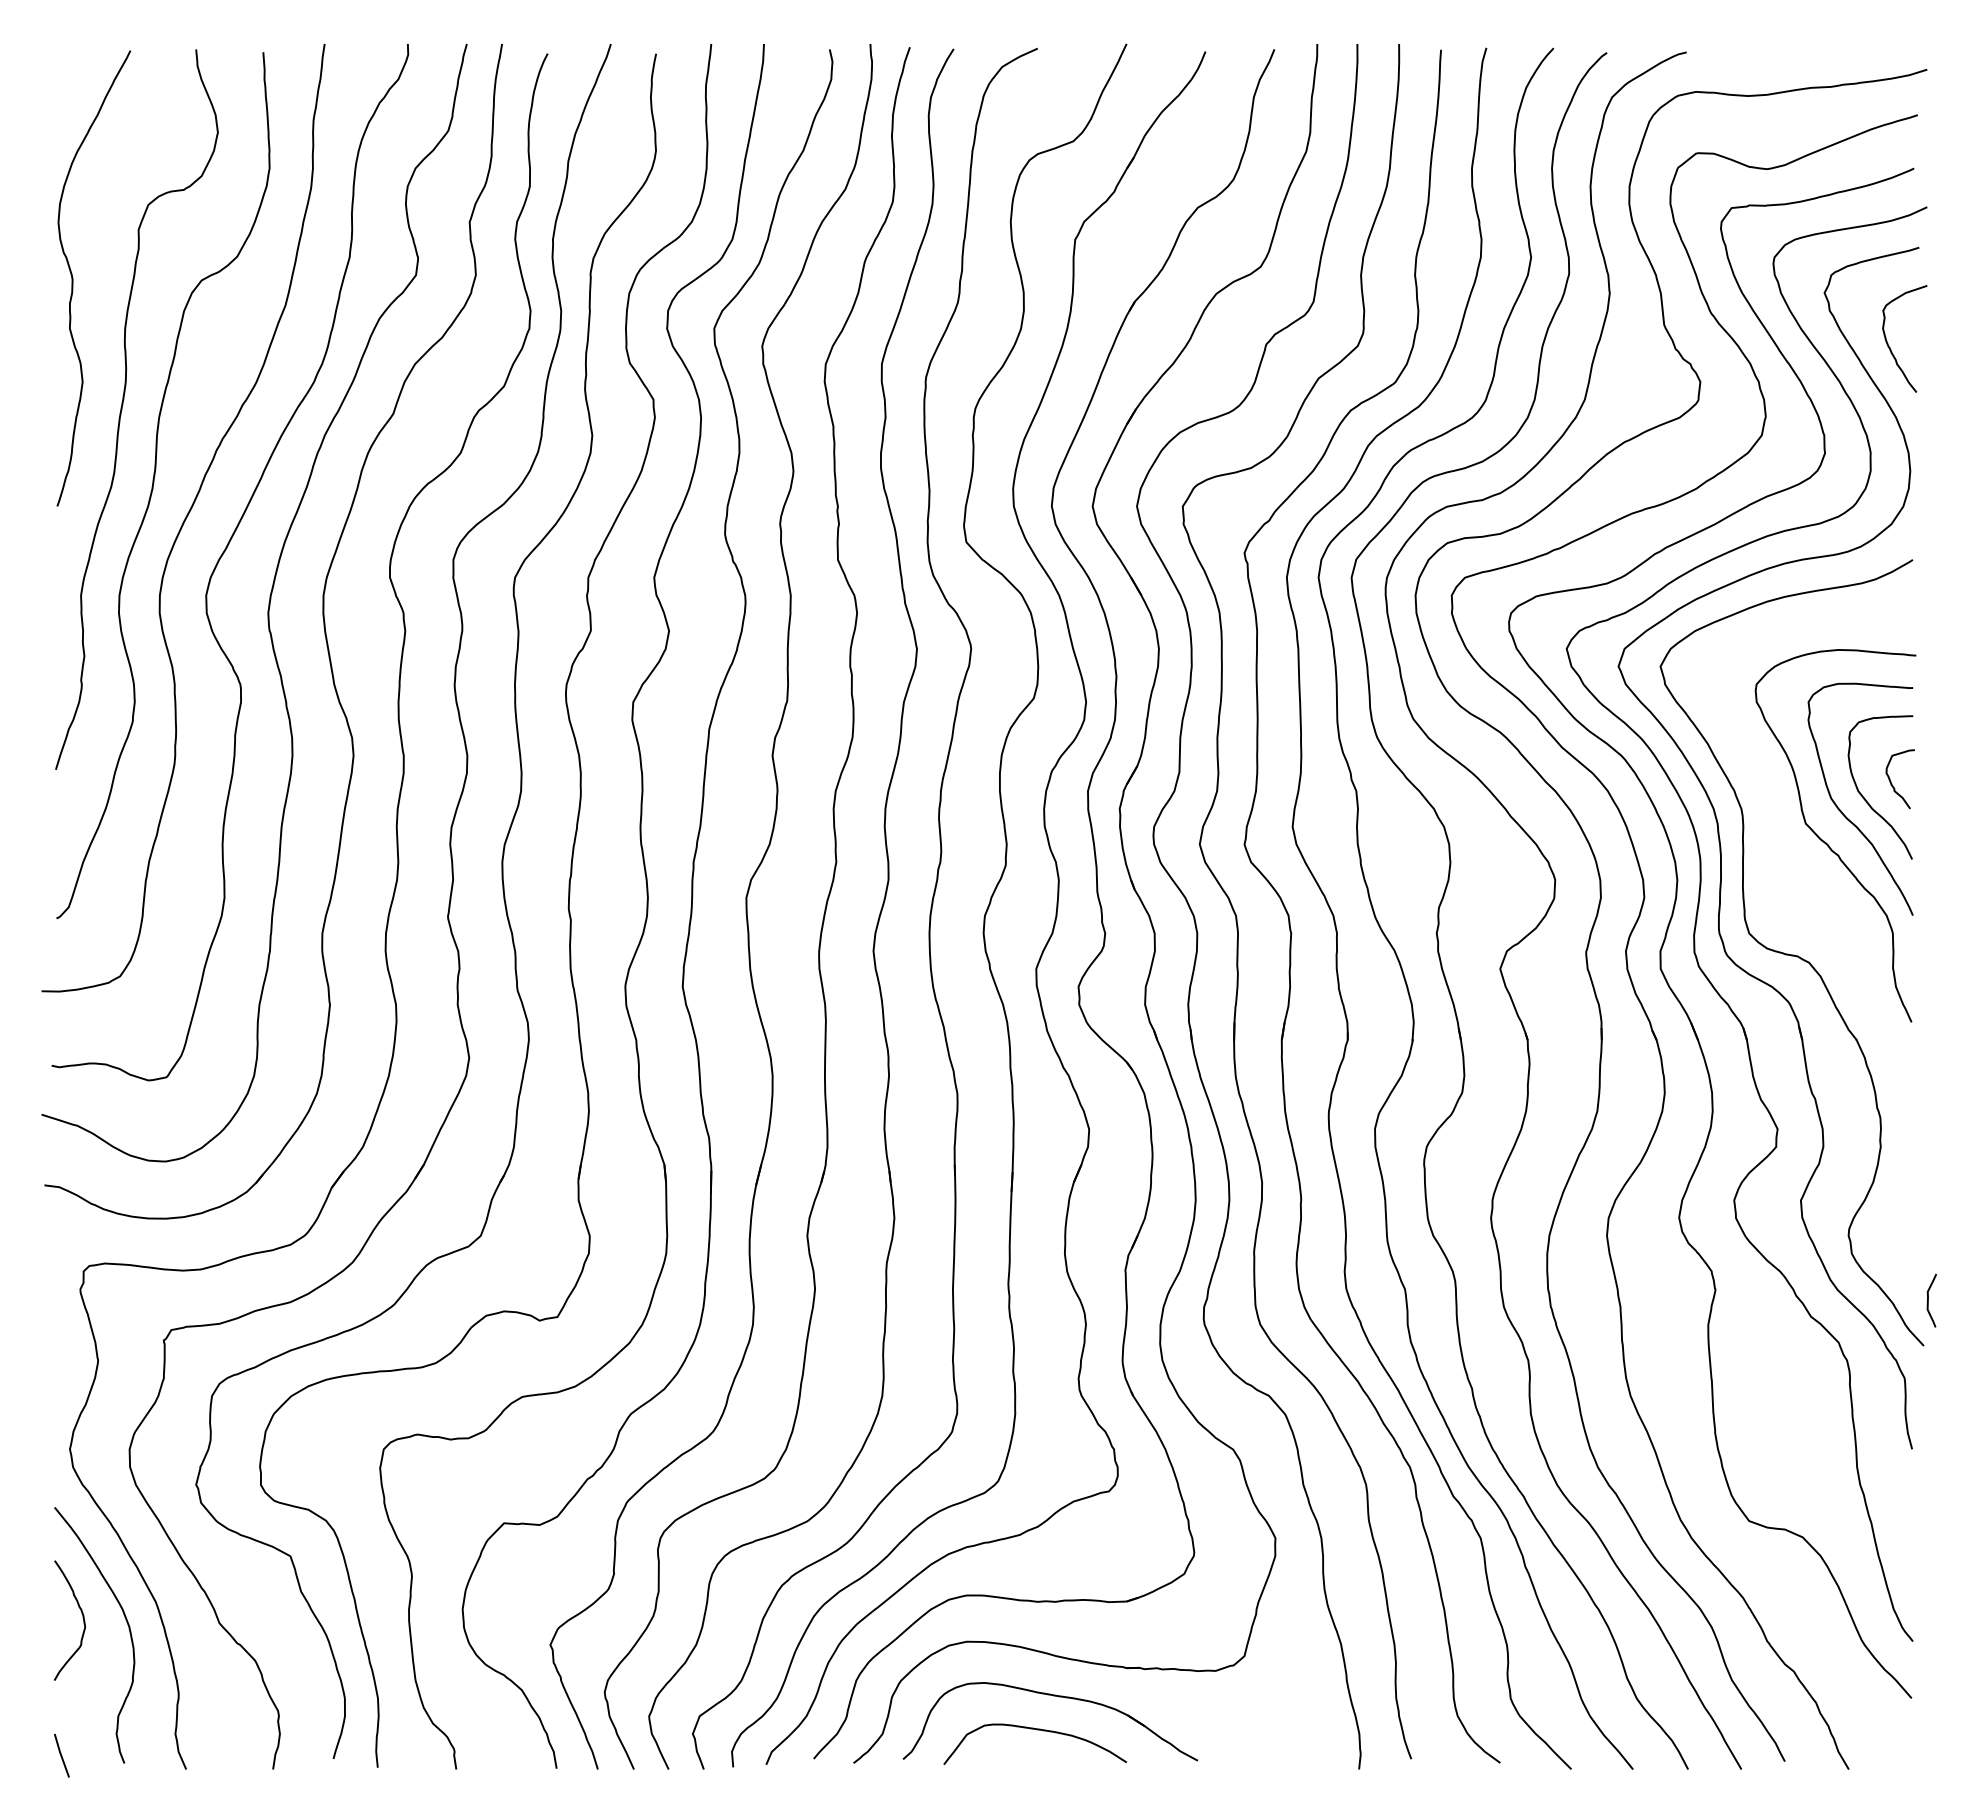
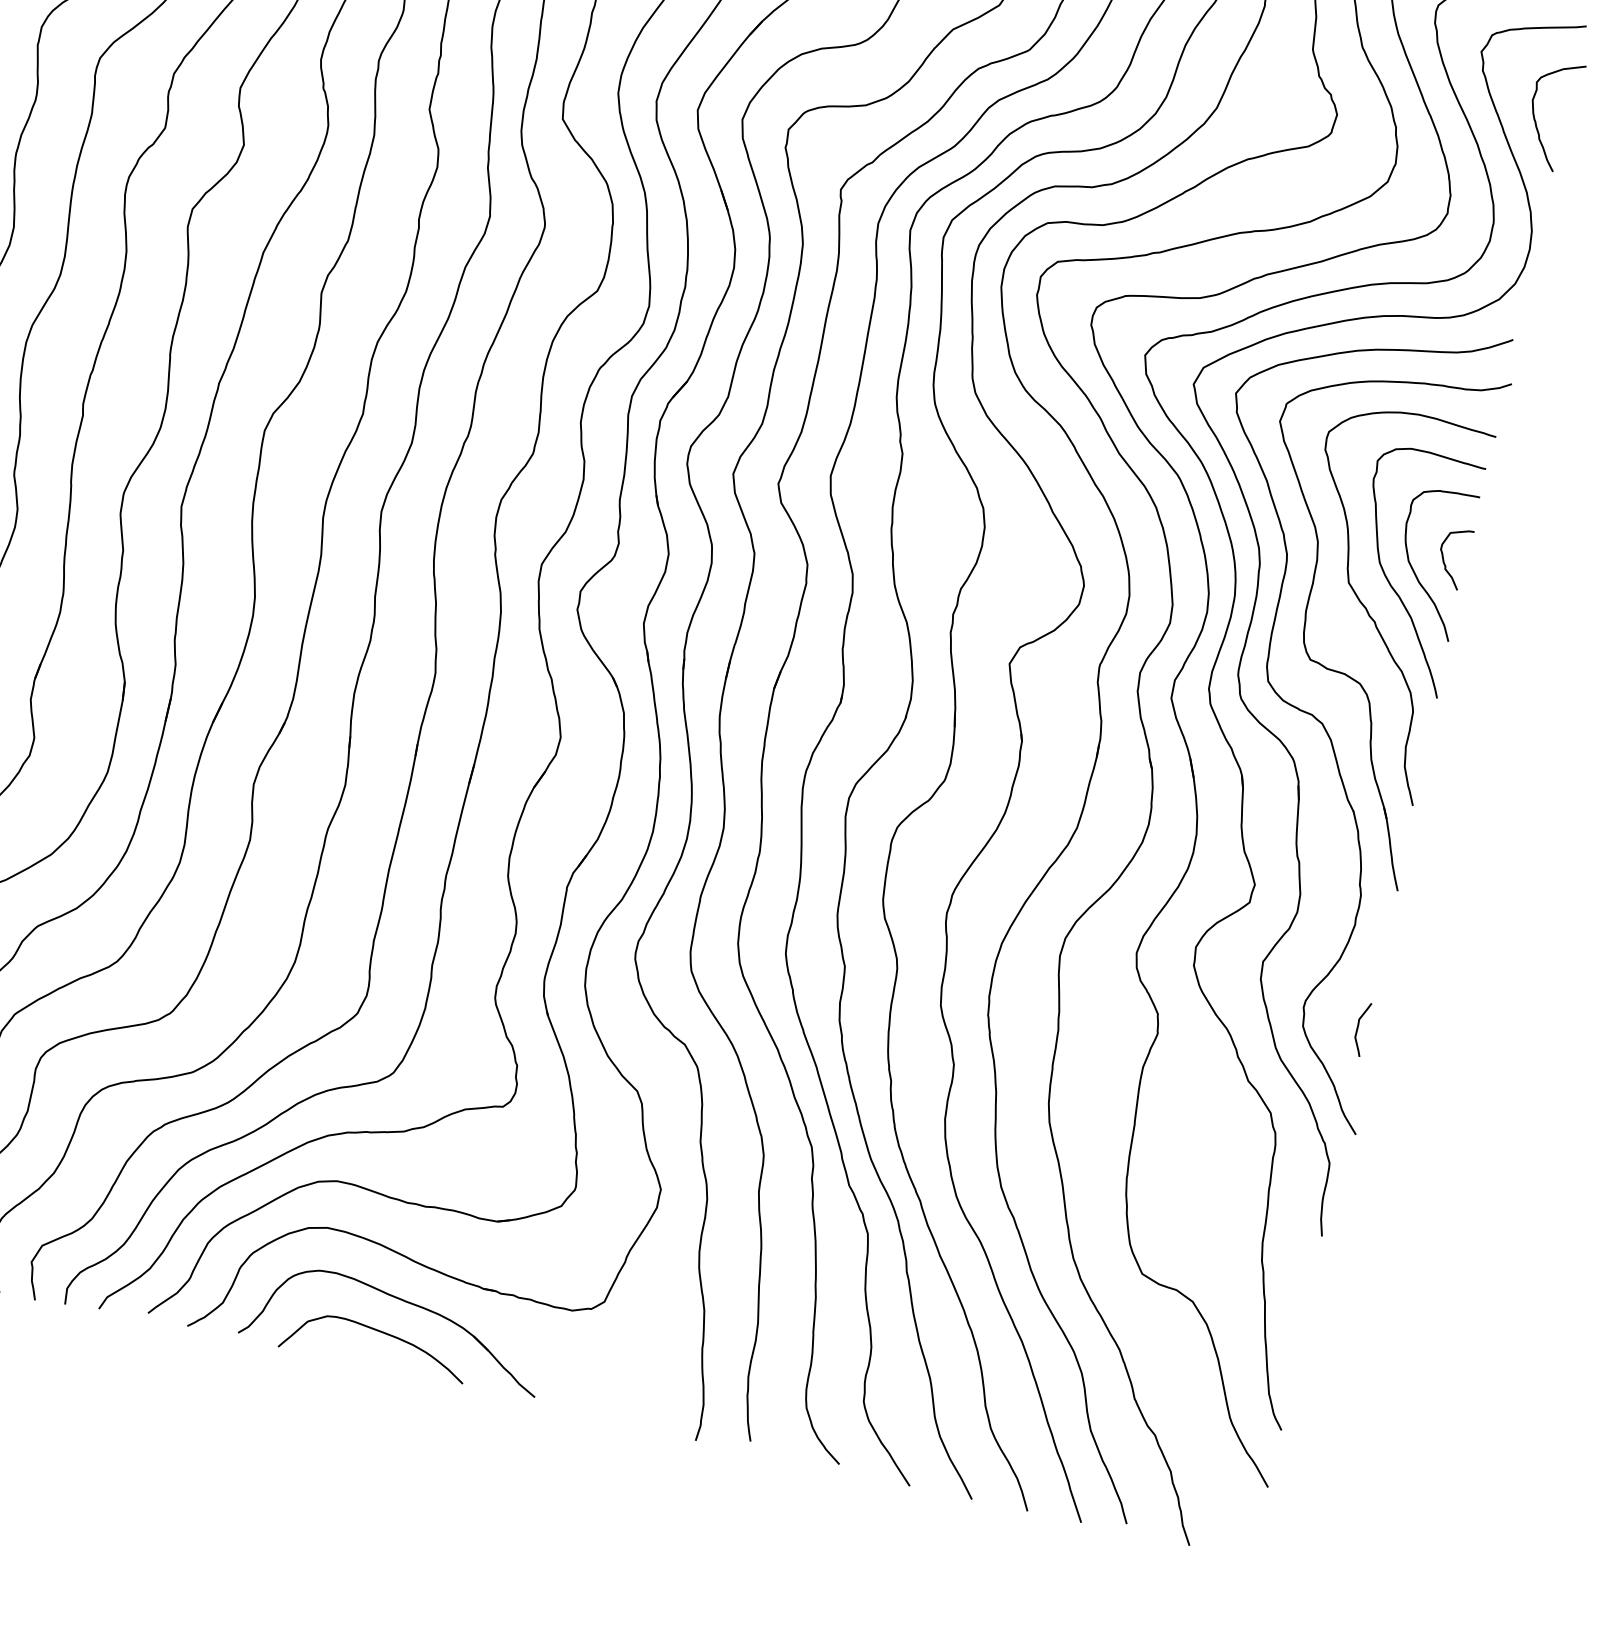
part: (1772, 846) -> (1310, 598), added
curve: (1928, 1300) -> (1358, 1028), moved

